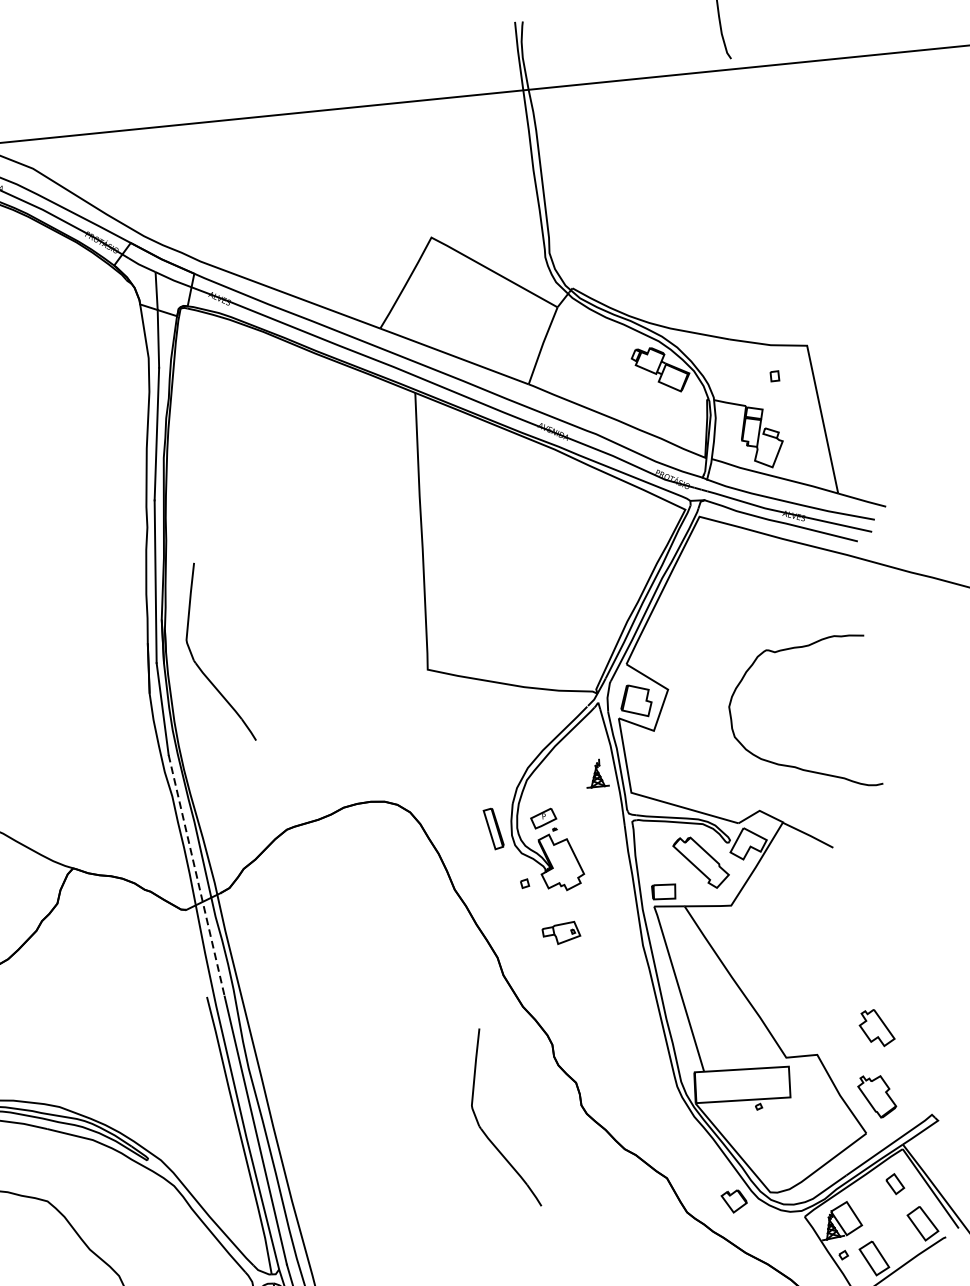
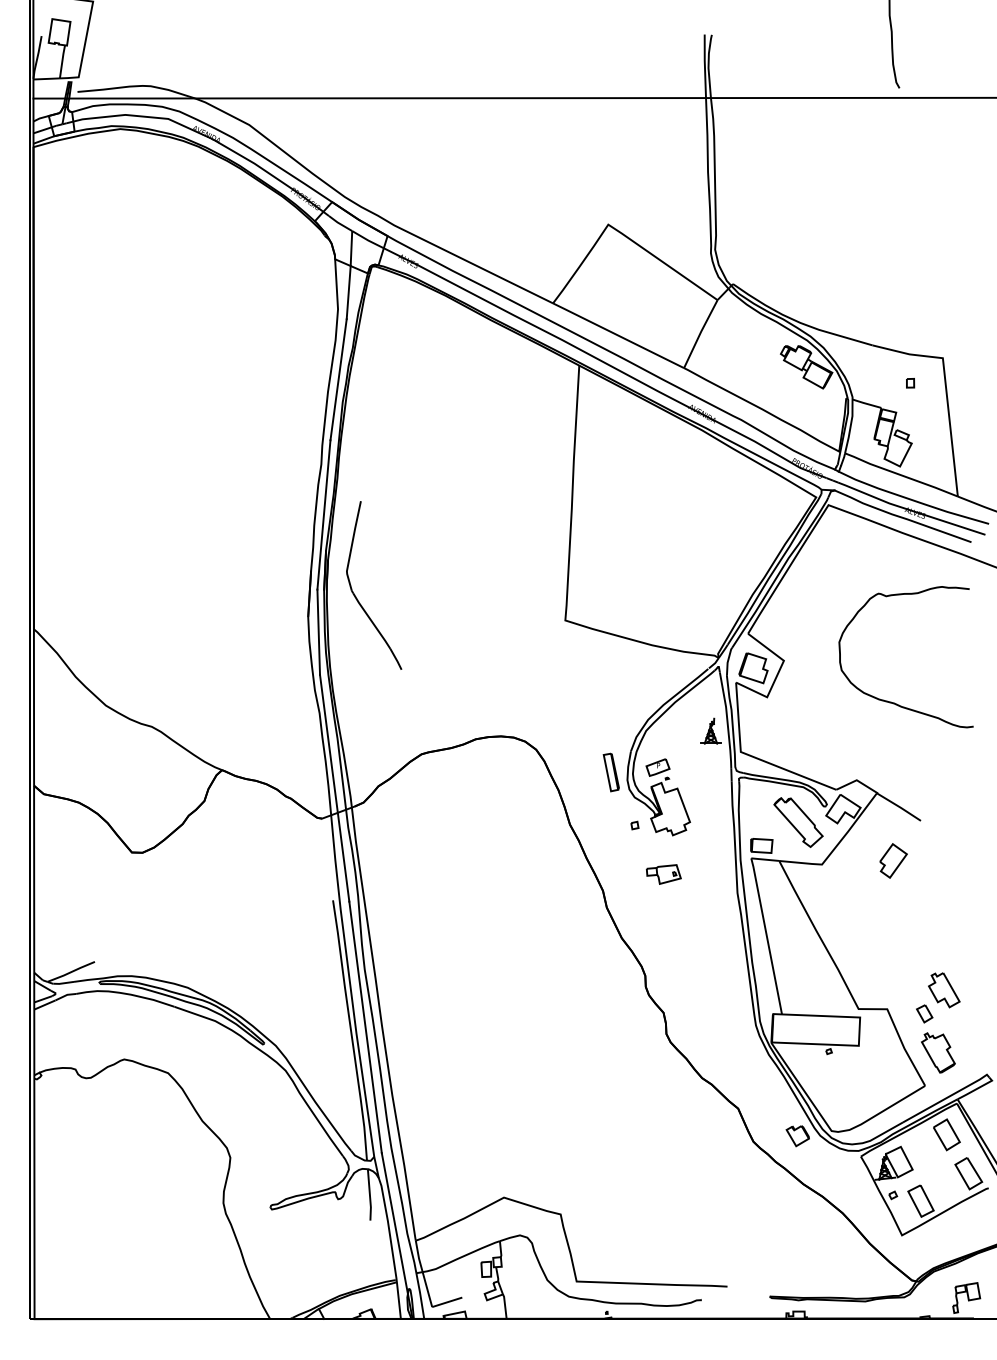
curve: (791, 765) -> (891, 701), moved
line: (196, 876) -> (334, 788), dashed -> solid
part: (807, 893) -> (893, 860), added
part: (857, 1055) -> (924, 1013), added
part: (483, 1129) -> (574, 1047), removed
part: (894, 1183) -> (946, 1134), size x1.67

